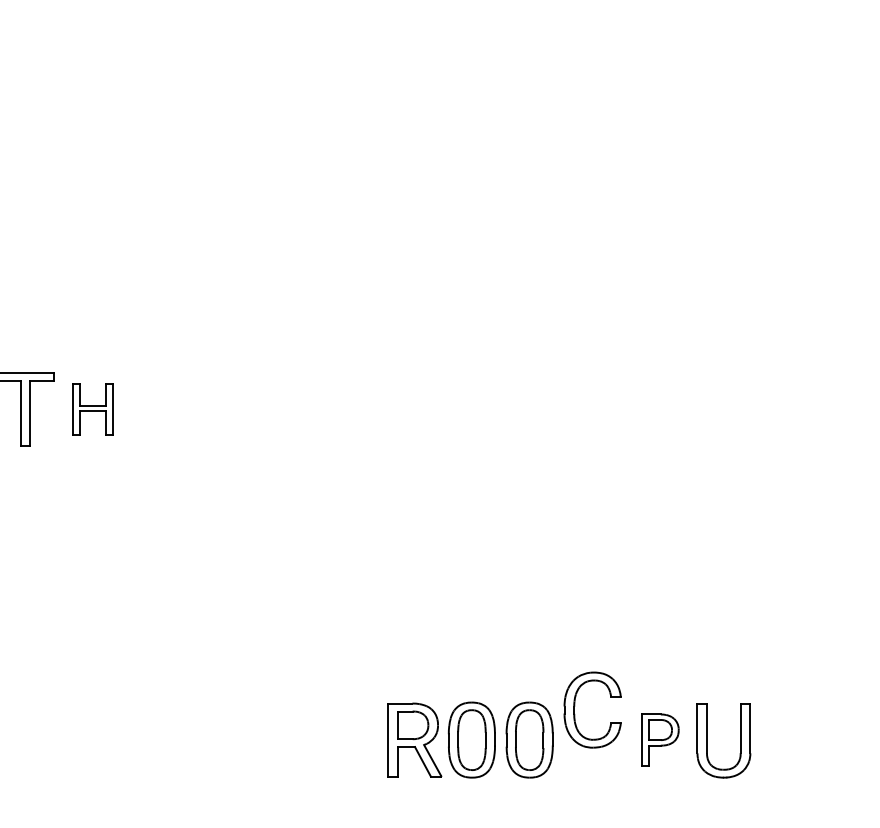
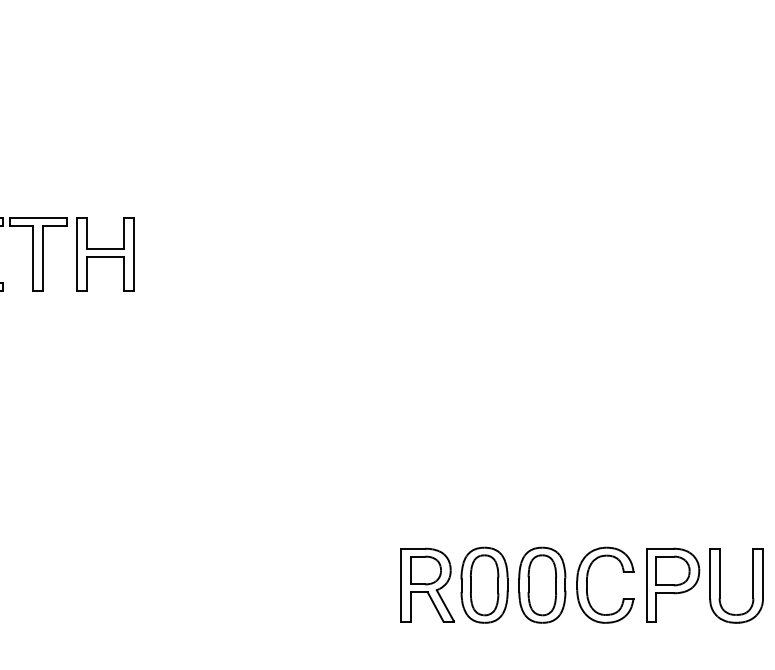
part: (92, 409) -> (105, 254), size x1.43
part: (575, 706) -> (588, 581), moved
part: (660, 739) -> (673, 584), size x1.43

